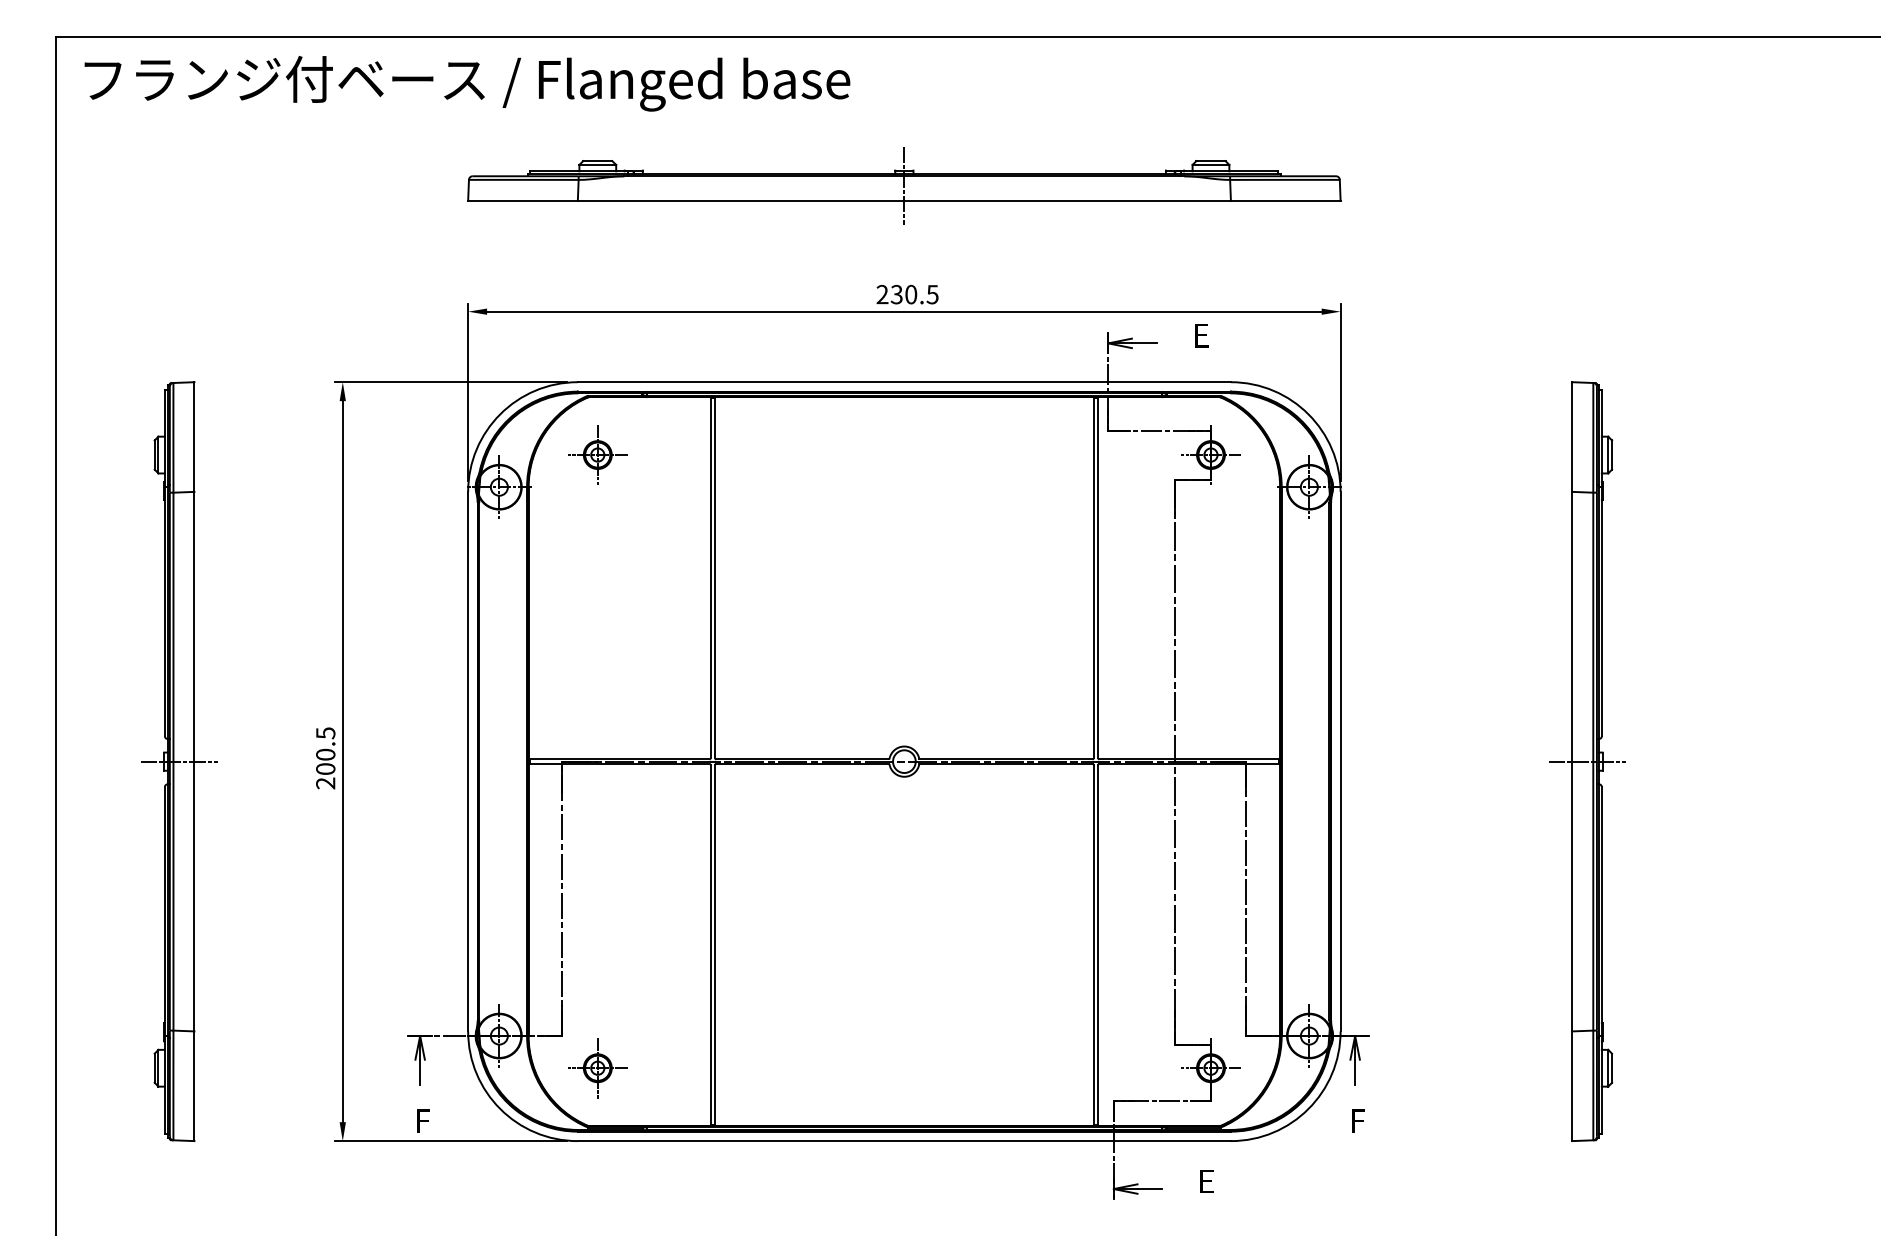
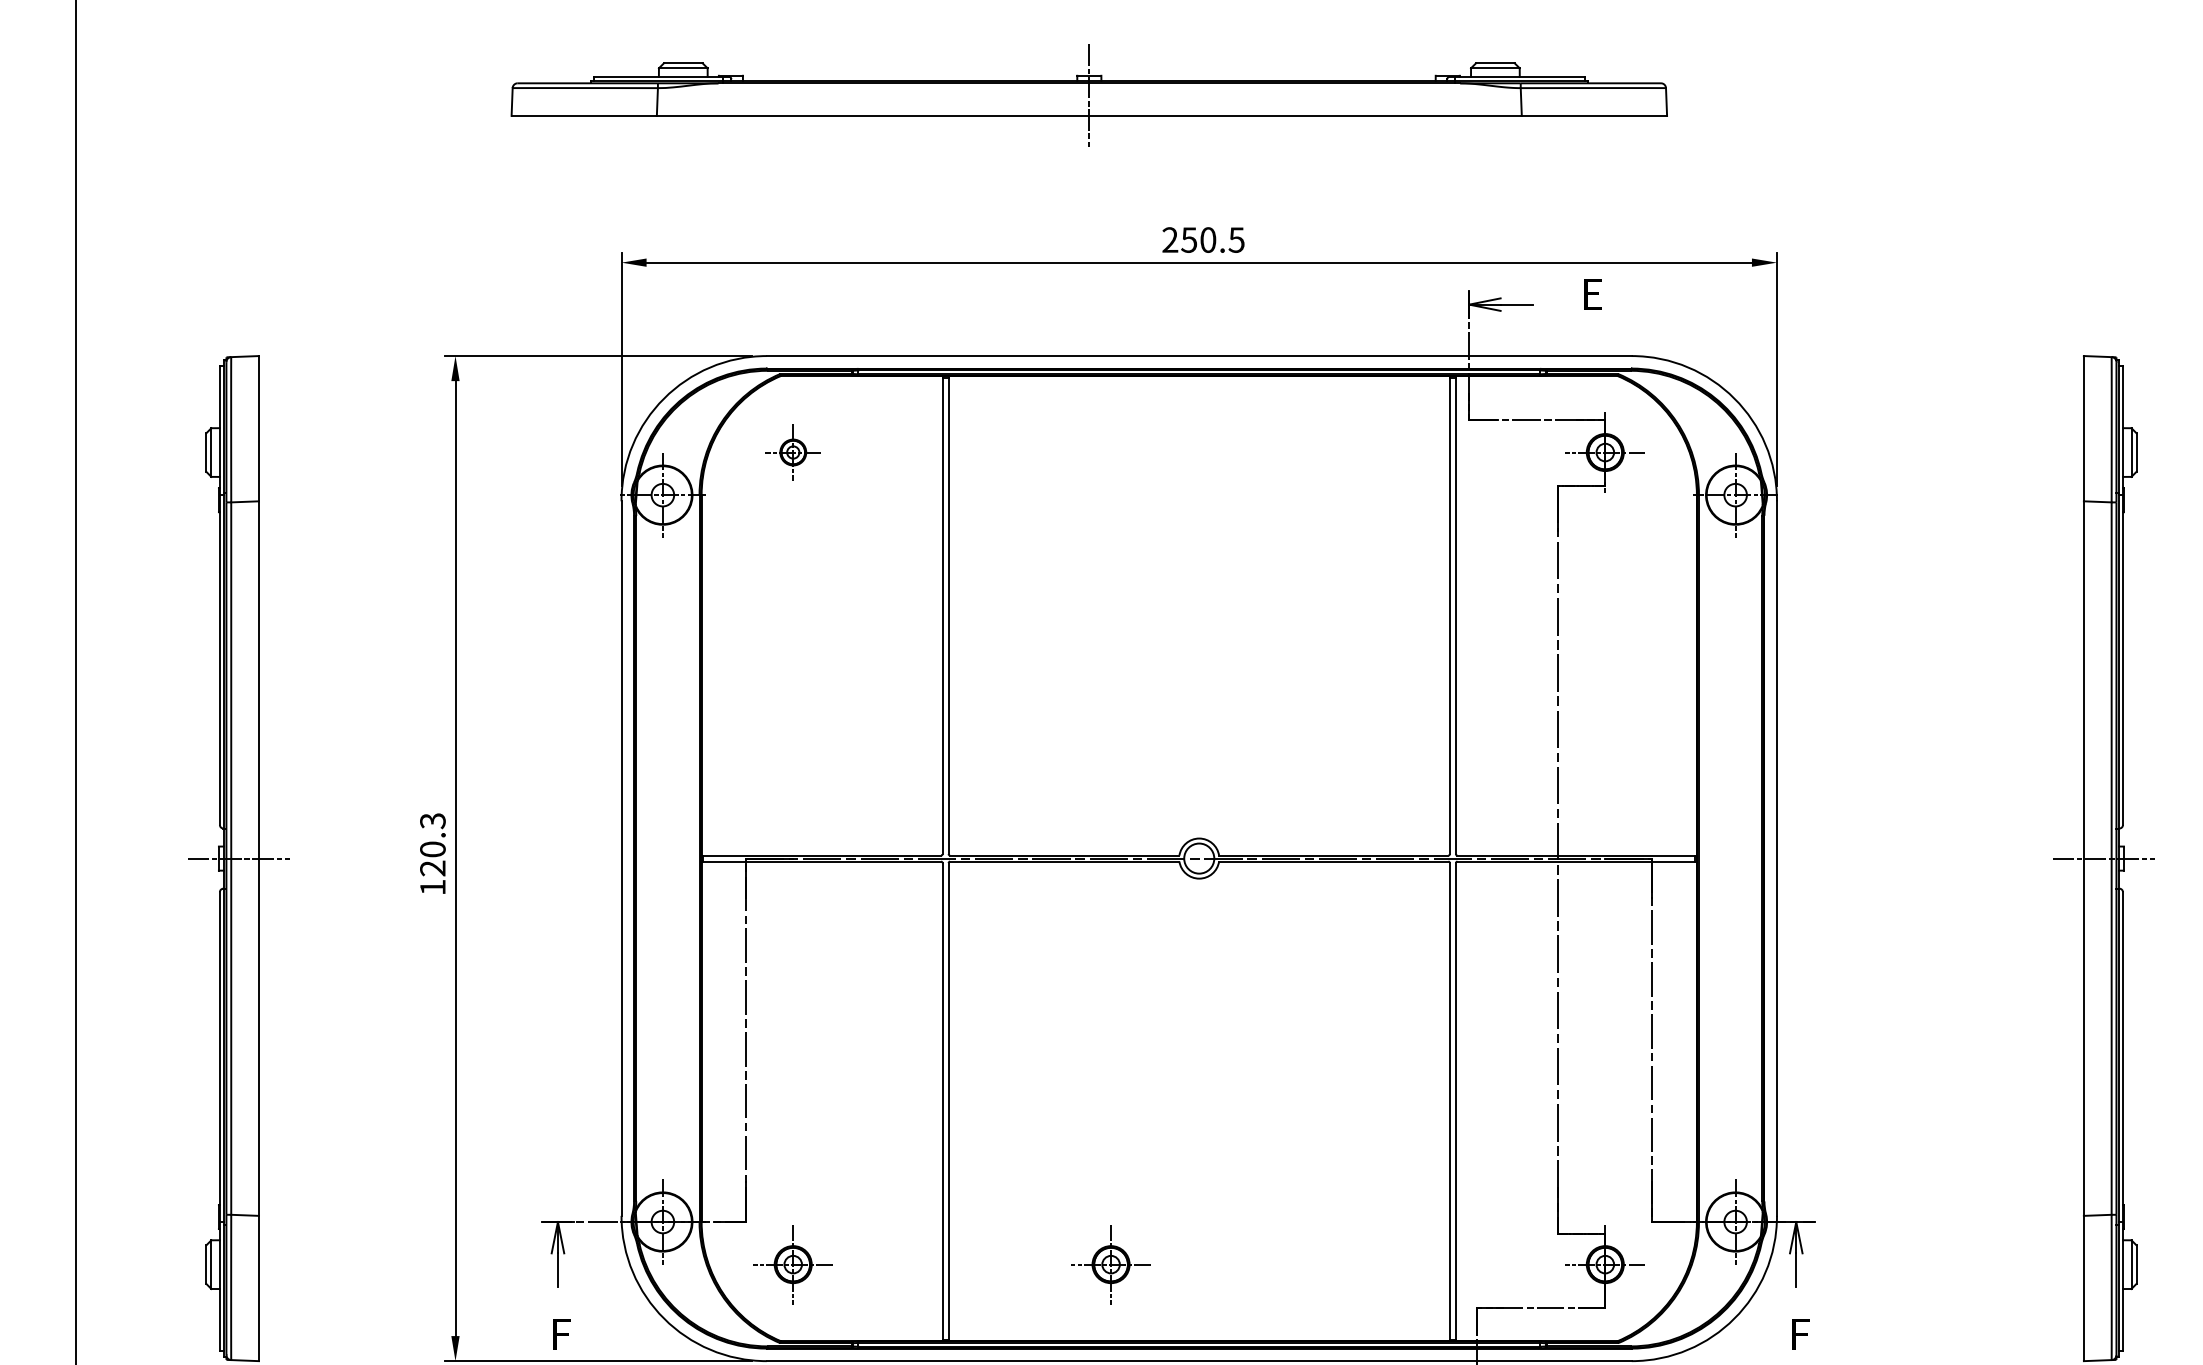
part: (904, 185) -> (1089, 95), moved
text: (896, 293) -> (1188, 238), 230.5 -> 250.5
part: (597, 454) -> (792, 451), size x0.7
text: (325, 758) -> (432, 854), 200.5 -> 120.3
part: (837, 1068) -> (1110, 1264), added

